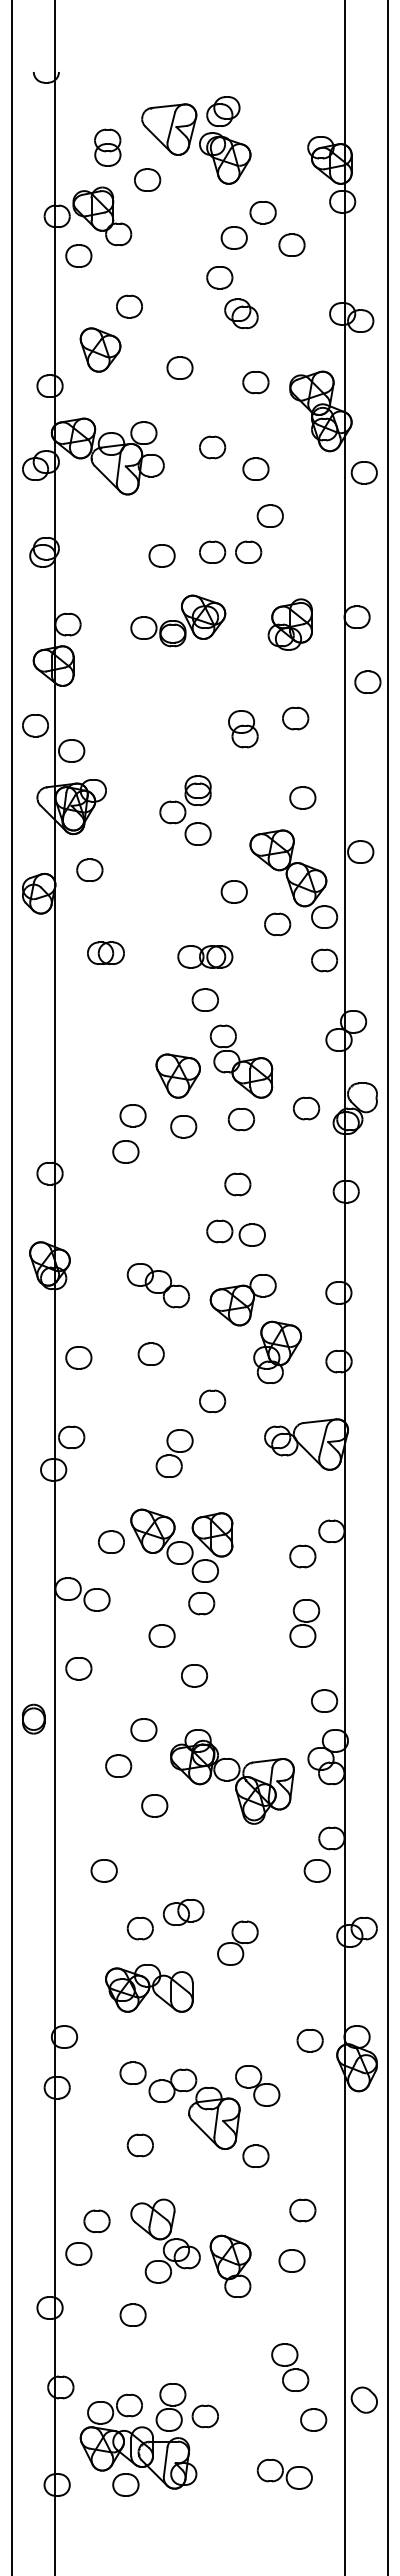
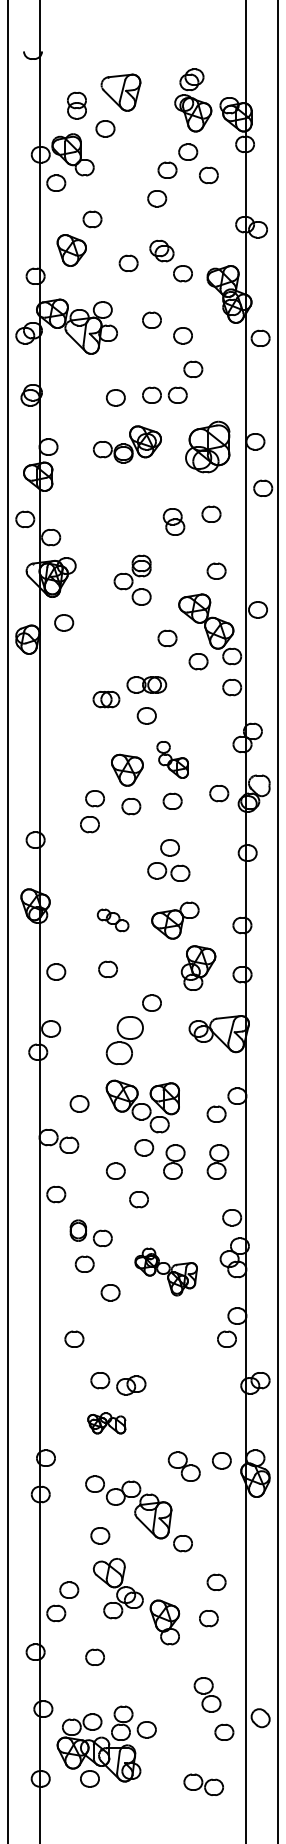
part: (225, 140) -> (193, 100), moved
part: (241, 313) -> (161, 250), moved
part: (289, 624) -> (207, 447), size x1.4
part: (105, 952) -> (106, 698), moved
part: (241, 1061) -> (172, 759), size x0.7
part: (235, 1232) -> (168, 871), moved
part: (157, 1285) -> (112, 920), size x0.7
part: (242, 1300) -> (174, 920), moved
part: (174, 1453) -> (124, 1040), size x1.4
part: (181, 1545) -> (142, 1106), moved
part: (243, 1623) -> (174, 1162), added
part: (33, 1718) -> (78, 1230), moved
part: (232, 1776) -> (166, 1271), size x0.7
part: (183, 1911) -> (131, 1384), moved
part: (237, 1942) -> (169, 1390), removed
part: (149, 1988) -> (106, 1423), size x0.6
part: (257, 2085) -> (184, 1466), moved
part: (165, 2240) -> (118, 1588), moved
part: (284, 2474) -> (203, 1785), moved

